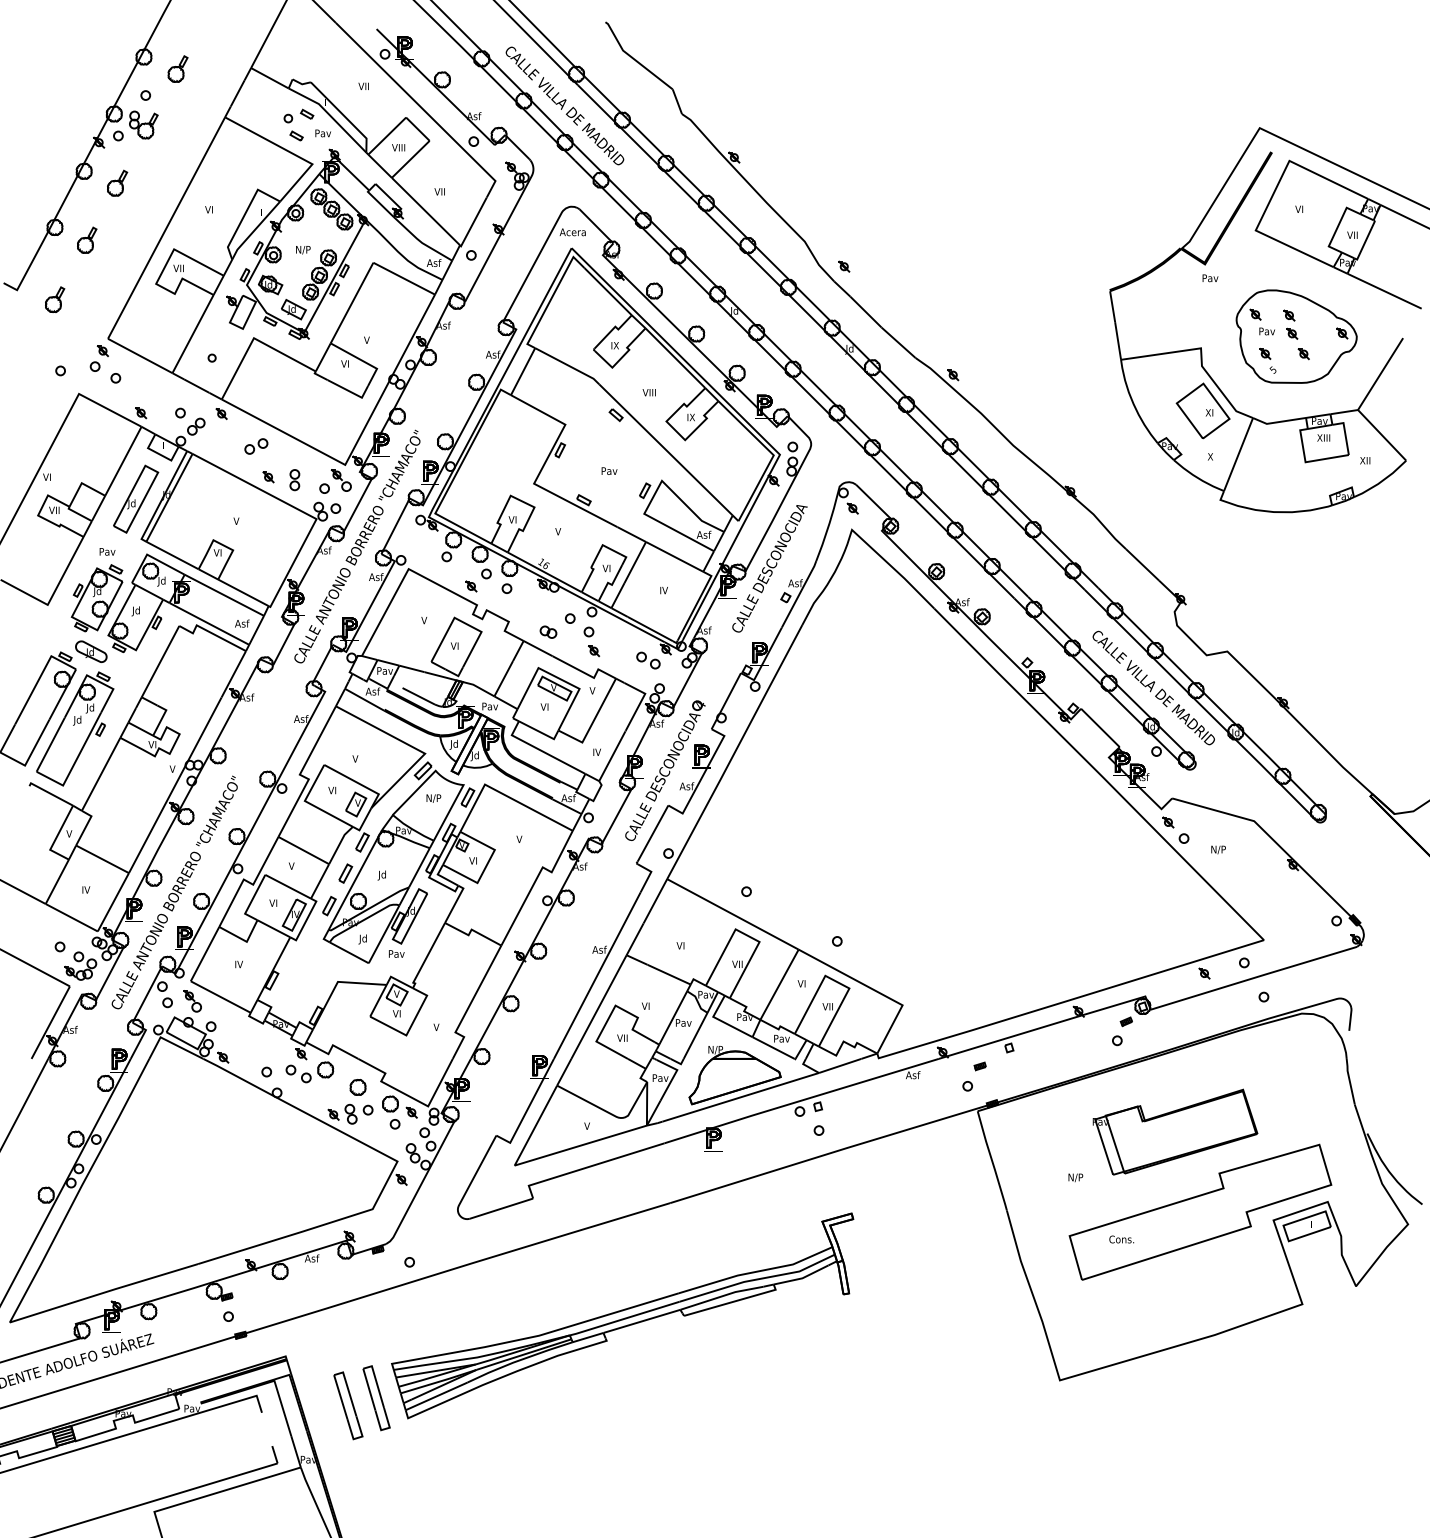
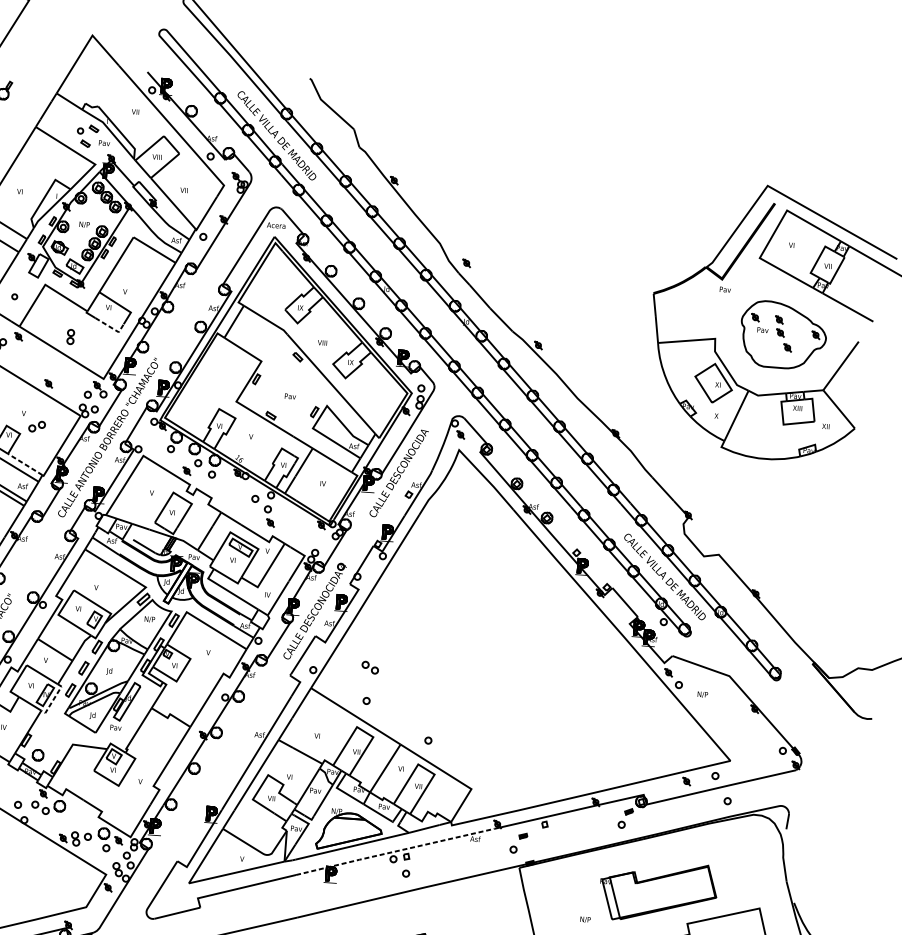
part: (1267, 360) -> (761, 350), removed
line: (351, 392) -> (111, 328), solid -> dashed
part: (256, 446) -> (37, 426), moved
part: (294, 480) -> (70, 337), moved
line: (243, 592) -> (25, 464), solid -> dashed
part: (548, 631) -> (239, 506), removed
part: (648, 660) -> (370, 667), moved
line: (306, 920) -> (53, 699), solid -> dashed
part: (357, 1087) -> (37, 755), moved
line: (801, 1100) -> (395, 851), solid -> dashed

